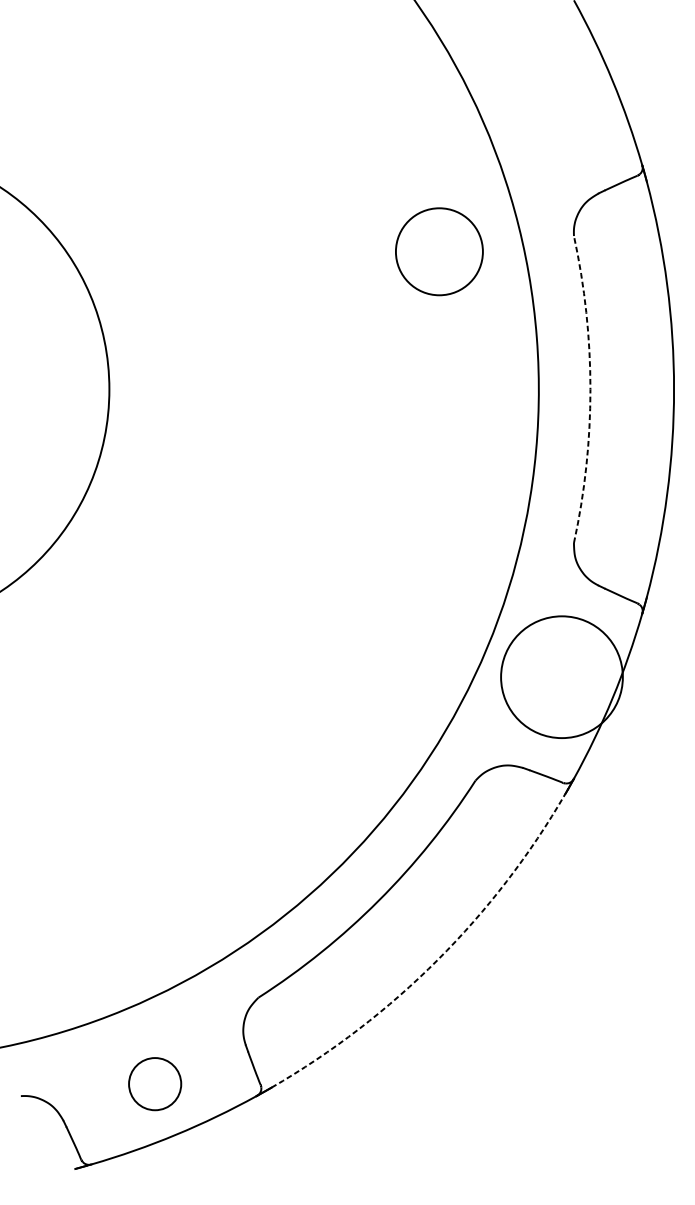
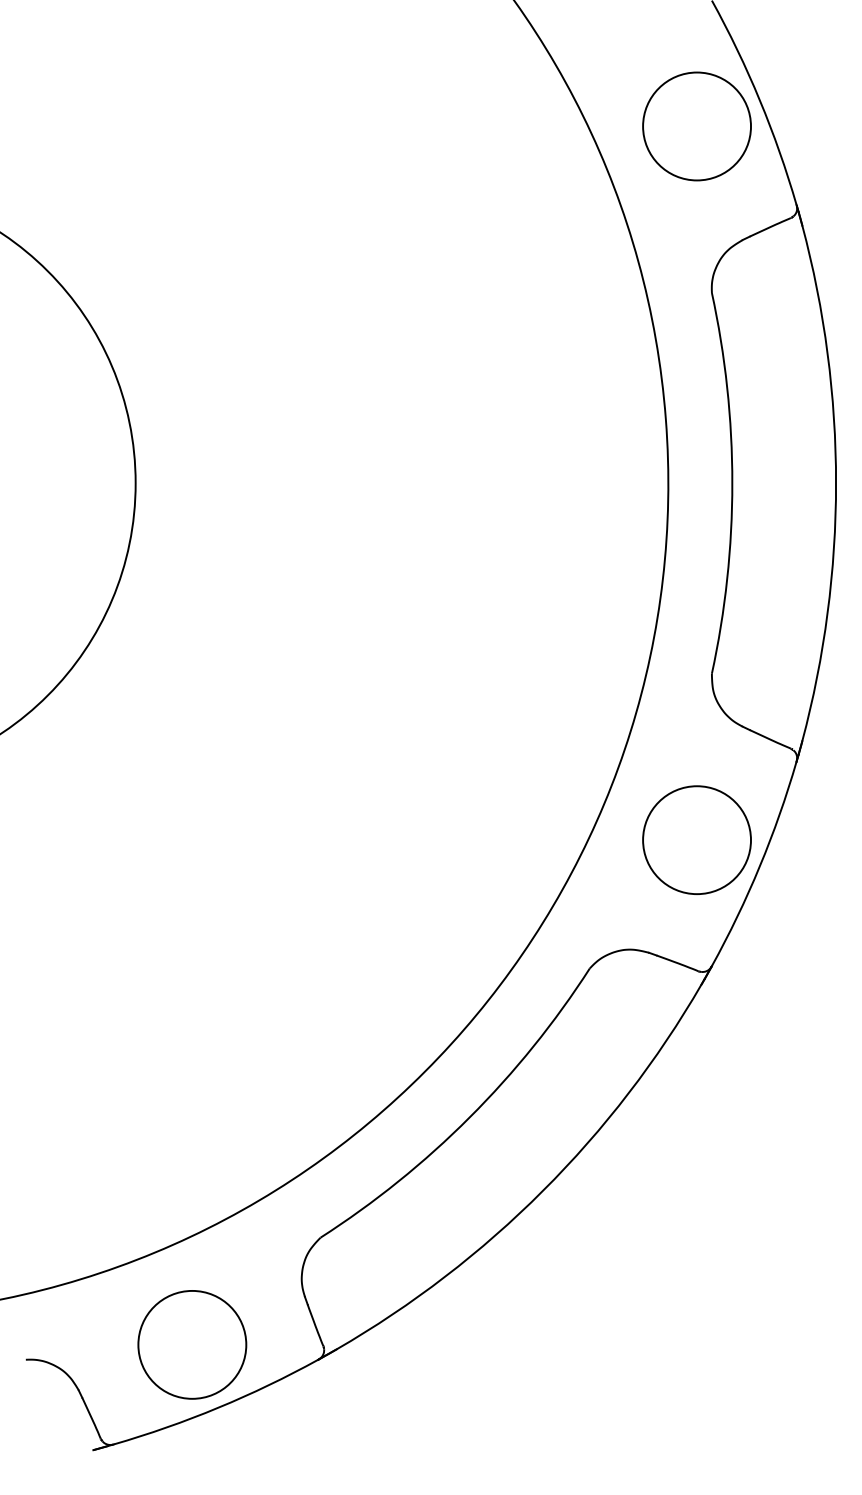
circle: (439, 251) -> (696, 126), moved
arc: (590, 389) -> (732, 483), dashed -> solid
circle: (562, 677) -> (697, 840), size x0.71
arc: (438, 959) -> (543, 1190), dashed -> solid
circle: (155, 1083) -> (192, 1344), size x1.67

